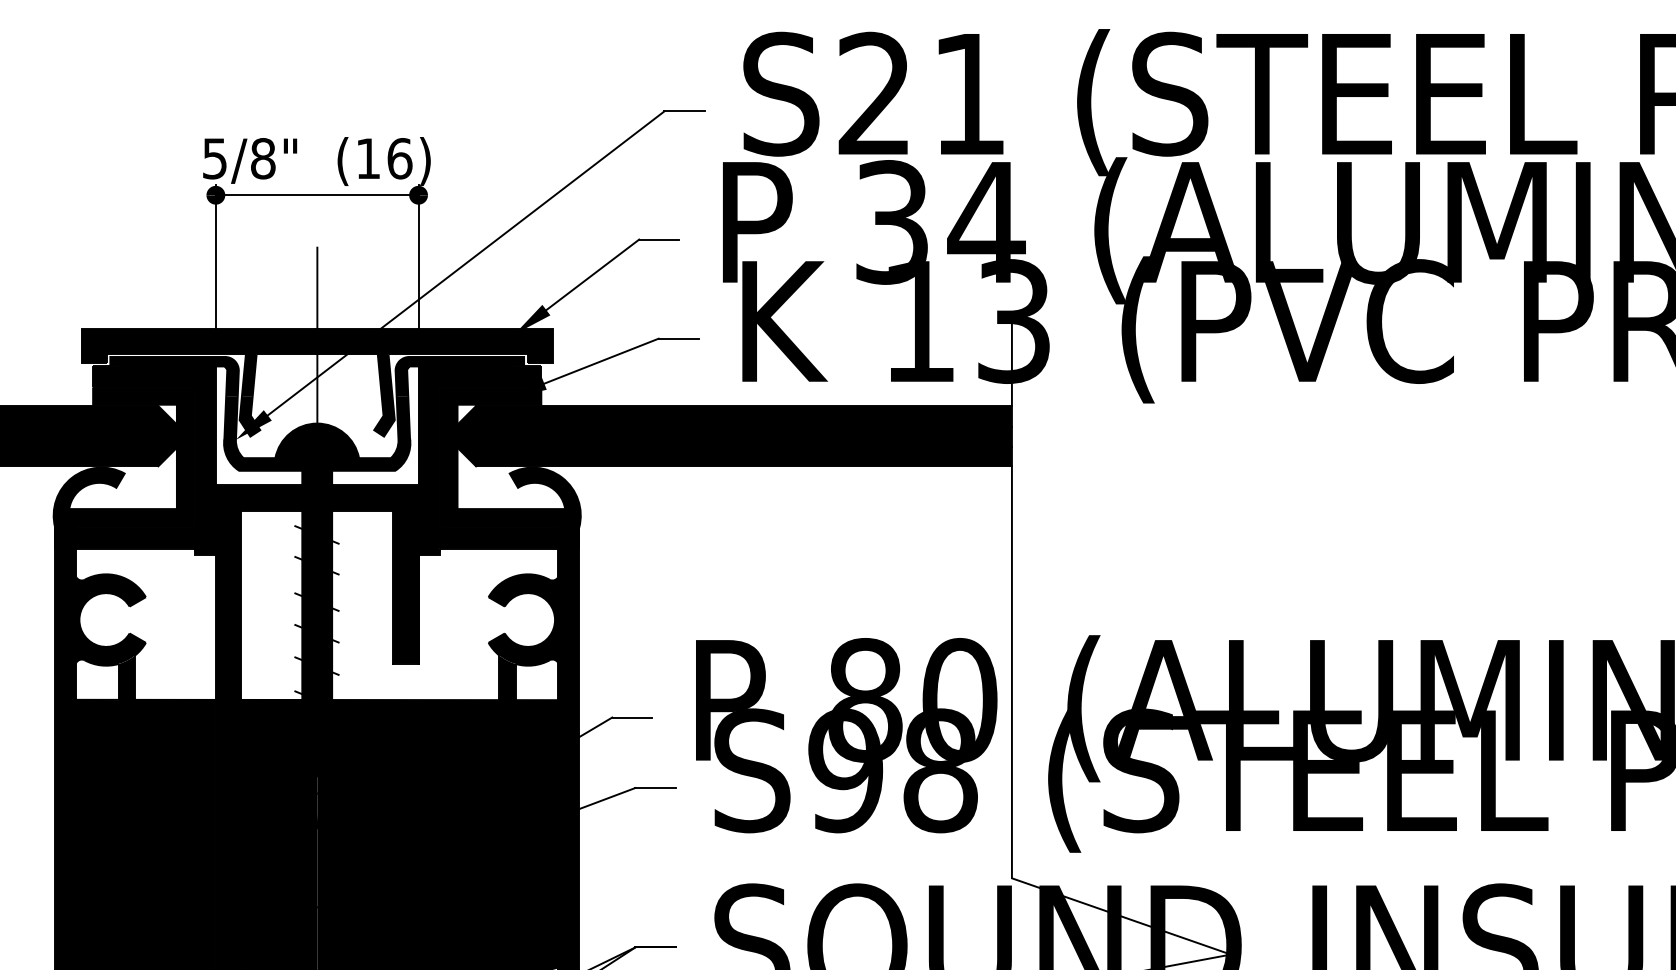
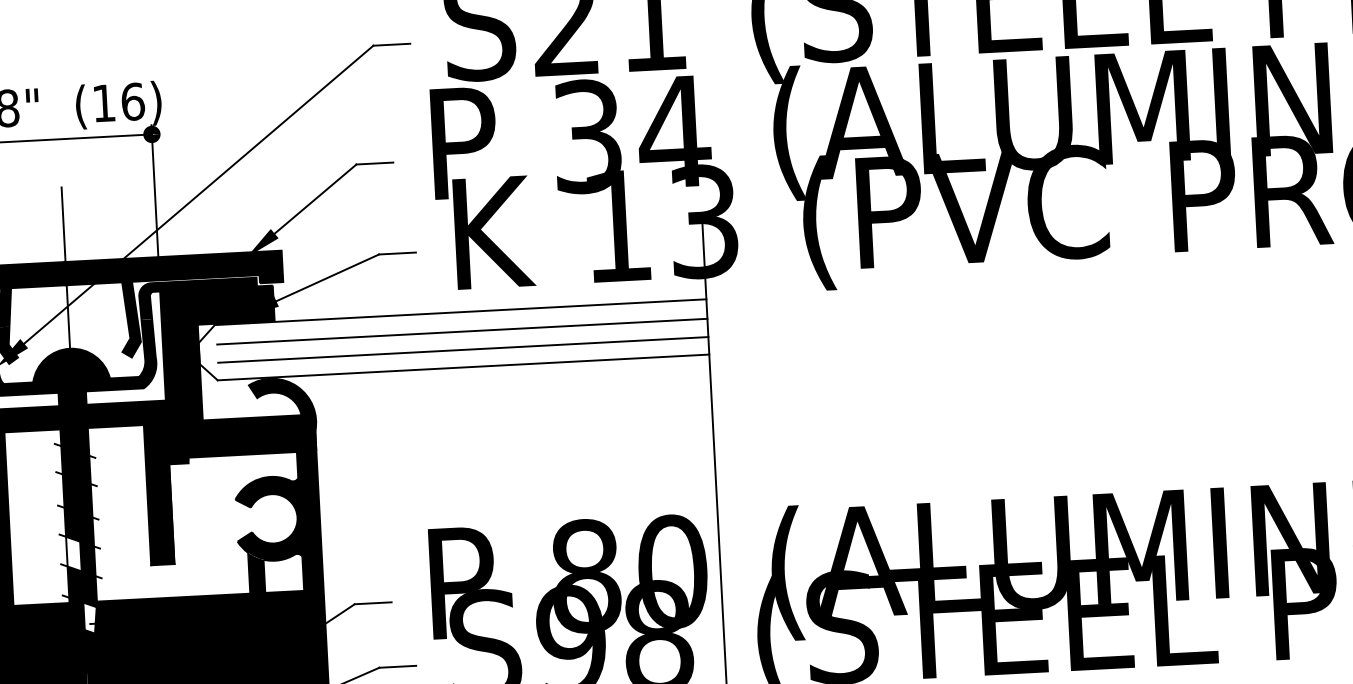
fill: (734, 436) -> (453, 340), removed
fill: (309, 646) -> (73, 553), removed
fill: (324, 717) -> (90, 618), removed

